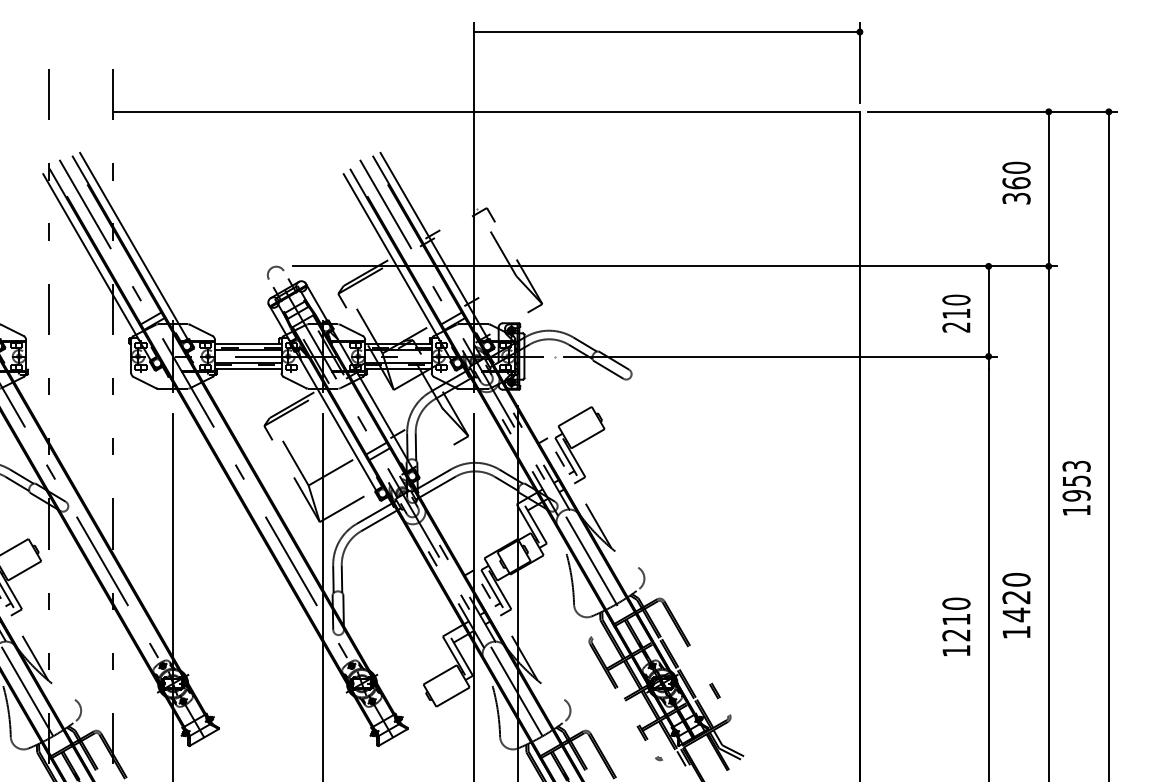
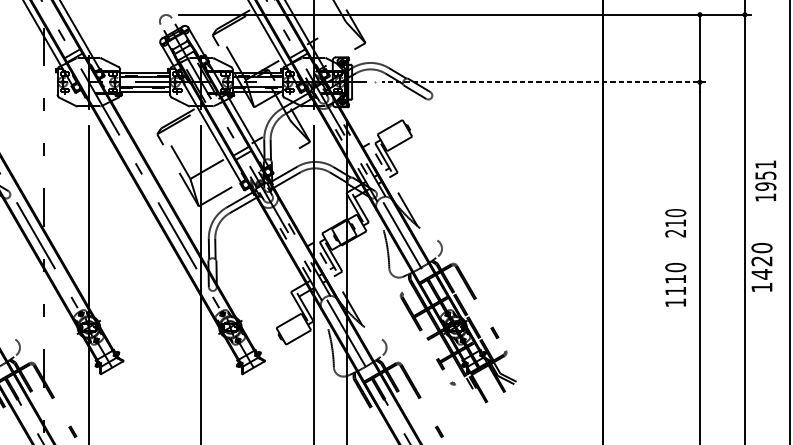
text: (956, 313) -> (675, 223), moved
line: (780, 356) -> (543, 82), solid -> dashed
text: (1076, 465) -> (765, 163), 1953 -> 1951
text: (1016, 605) -> (761, 267), moved
text: (956, 635) -> (675, 291), 1210 -> 1110

